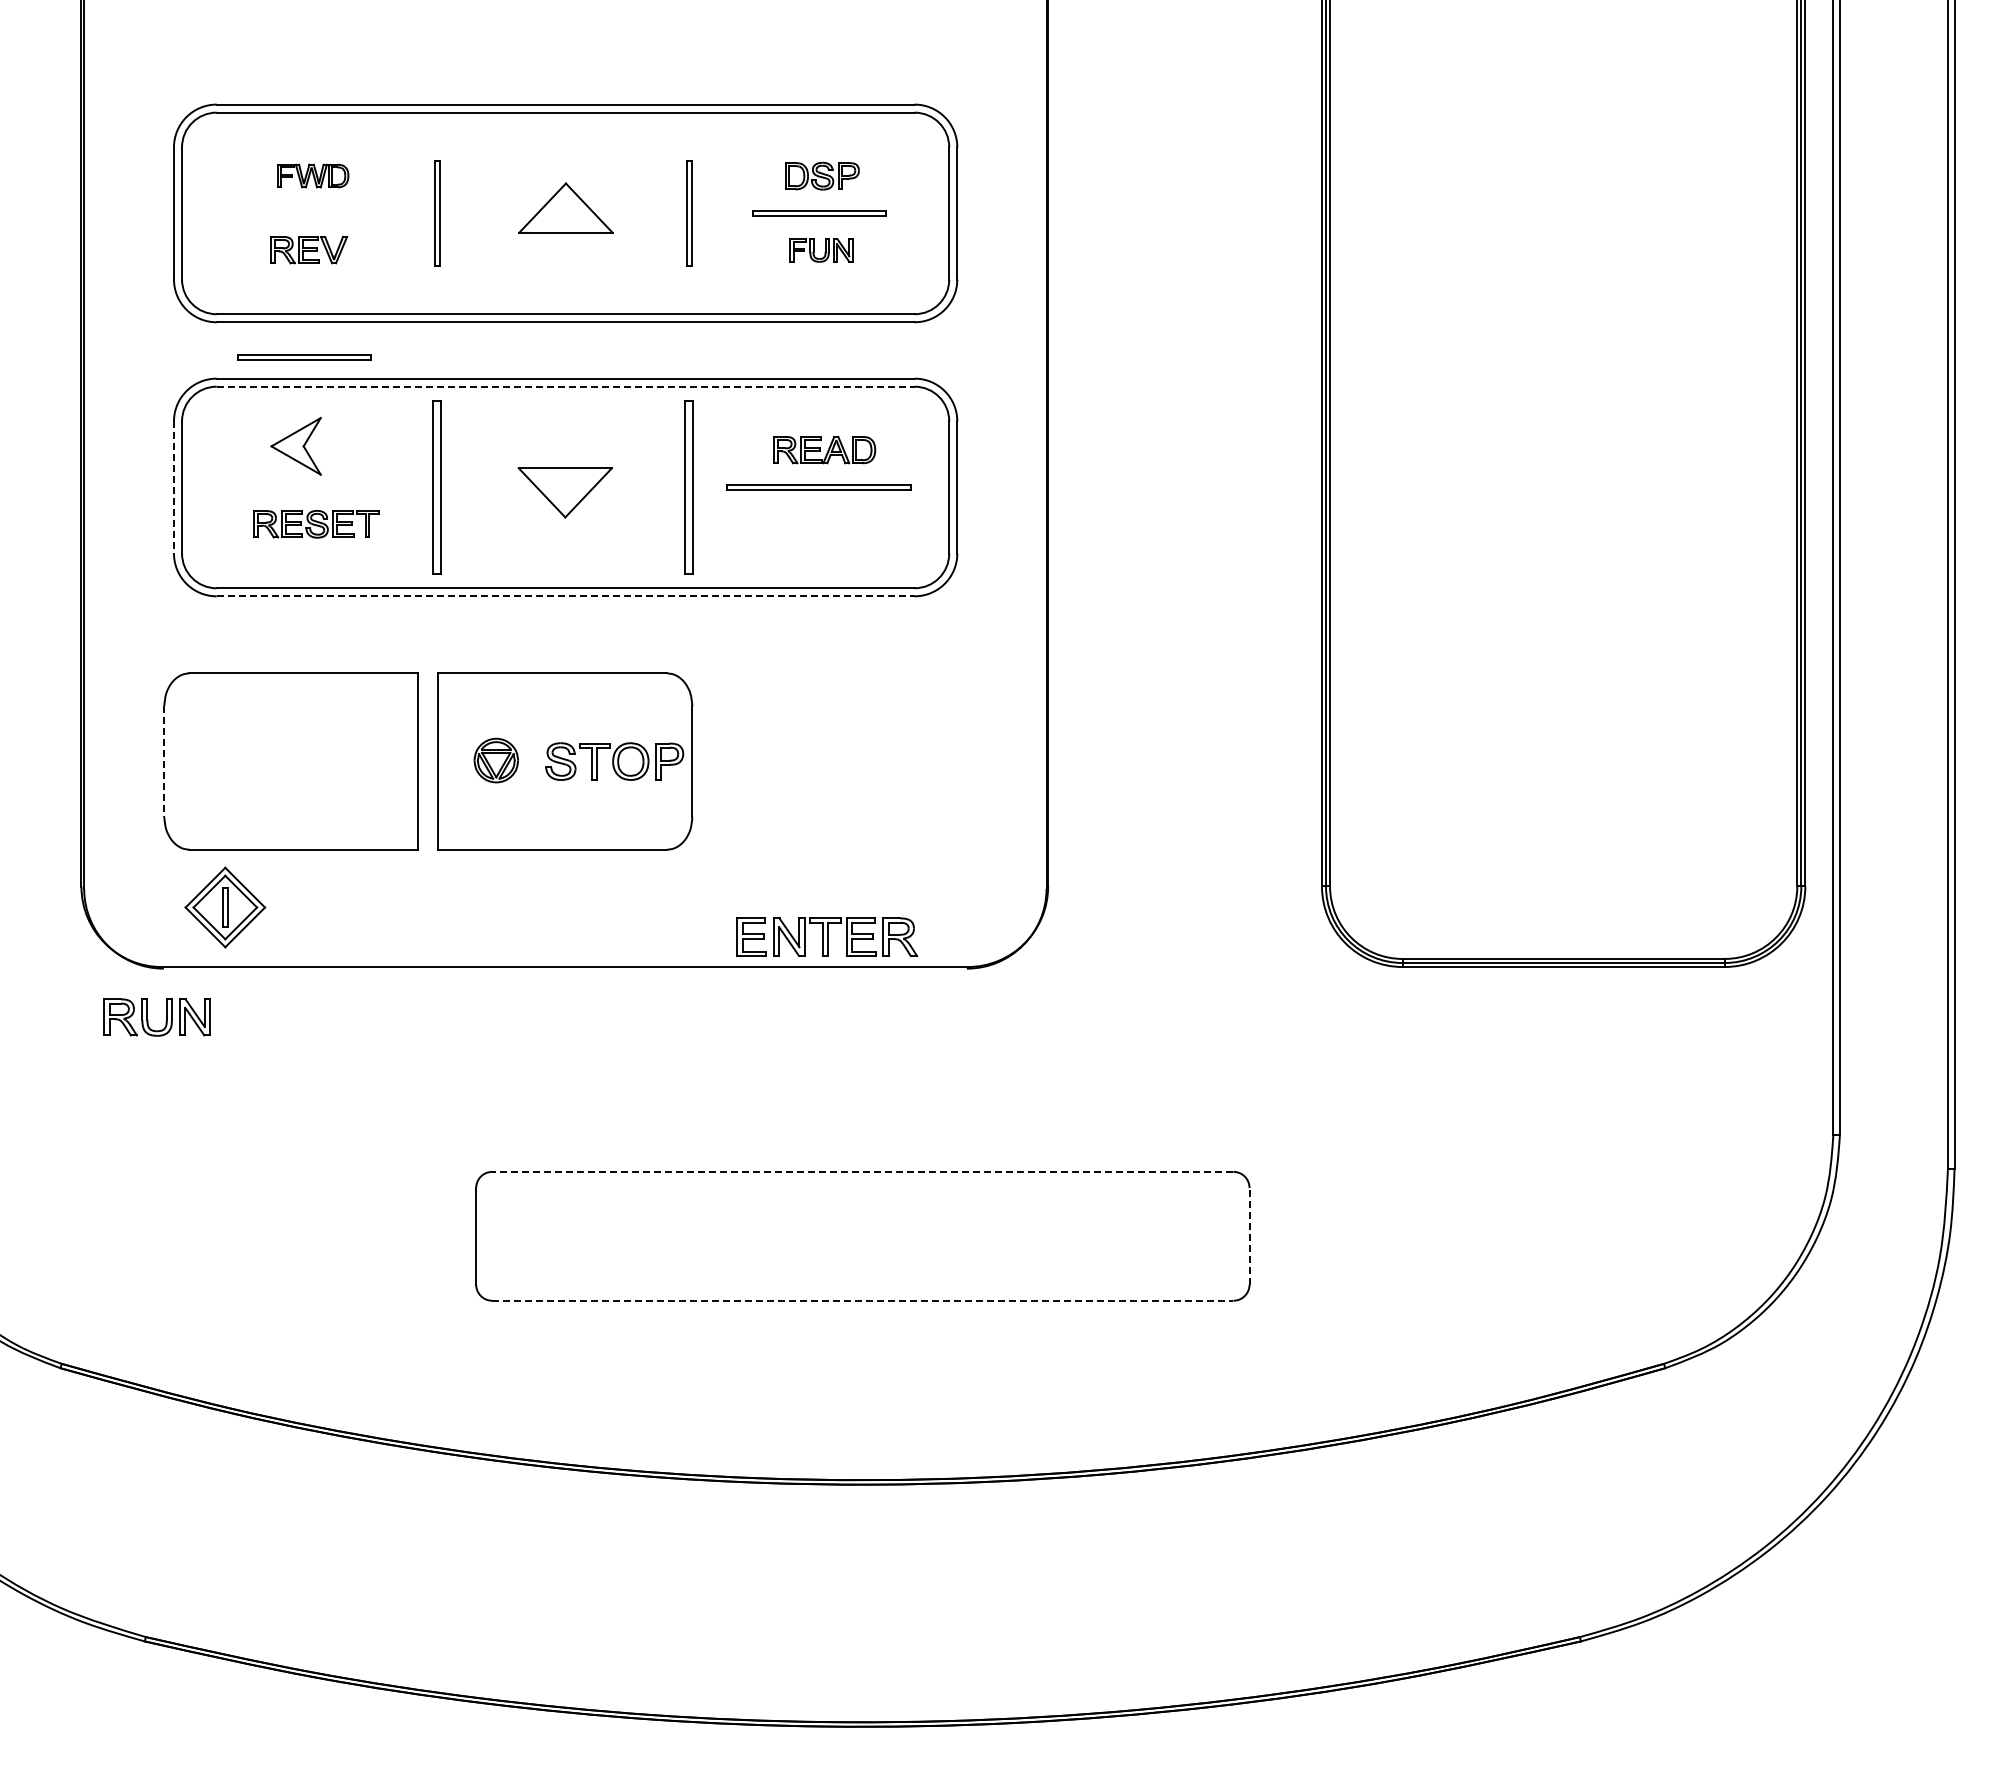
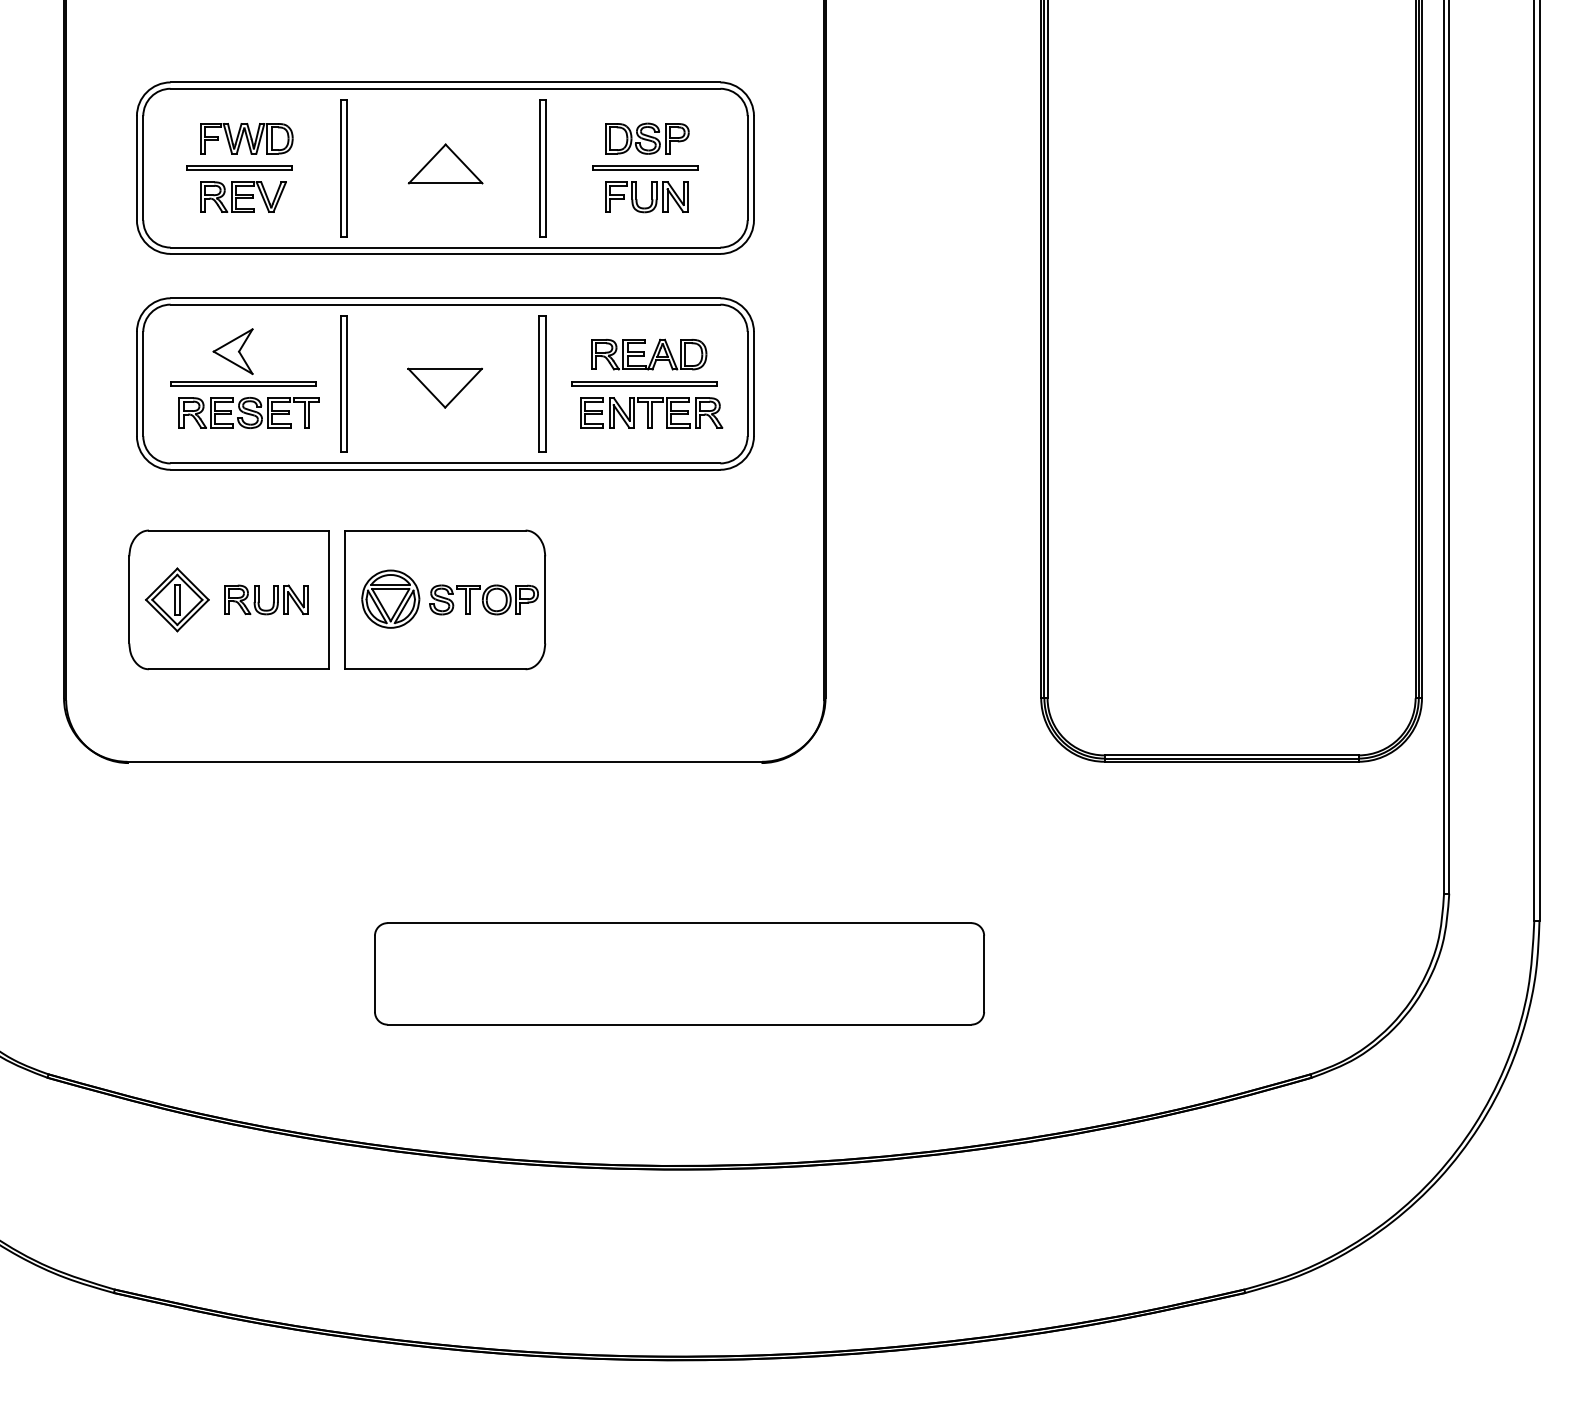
part: (313, 175) -> (246, 138), size x1.67
part: (822, 176) -> (647, 139), size x1.43
part: (436, 213) -> (343, 168), size x1.67
part: (688, 213) -> (542, 168), size x1.67
part: (309, 249) -> (243, 196), size x1.43
part: (821, 250) -> (646, 197), size x1.67
part: (304, 357) -> (239, 168), moved
line: (565, 386) -> (445, 304), dashed -> solid
part: (824, 449) -> (649, 354), size x1.43
line: (174, 487) -> (137, 384), dashed -> solid
part: (309, 487) -> (243, 384), added
part: (316, 524) -> (249, 413), size x1.43
line: (565, 596) -> (445, 469), dashed -> solid
part: (496, 760) -> (390, 599), size x1.67
line: (164, 762) -> (129, 600), dashed -> solid
part: (225, 907) -> (177, 599), moved
part: (827, 937) -> (651, 413), moved
part: (148, 1020) -> (259, 602), moved
line: (862, 1171) -> (679, 922), dashed -> solid
line: (1249, 1235) -> (984, 973), dashed -> solid
line: (862, 1300) -> (679, 1024), dashed -> solid

